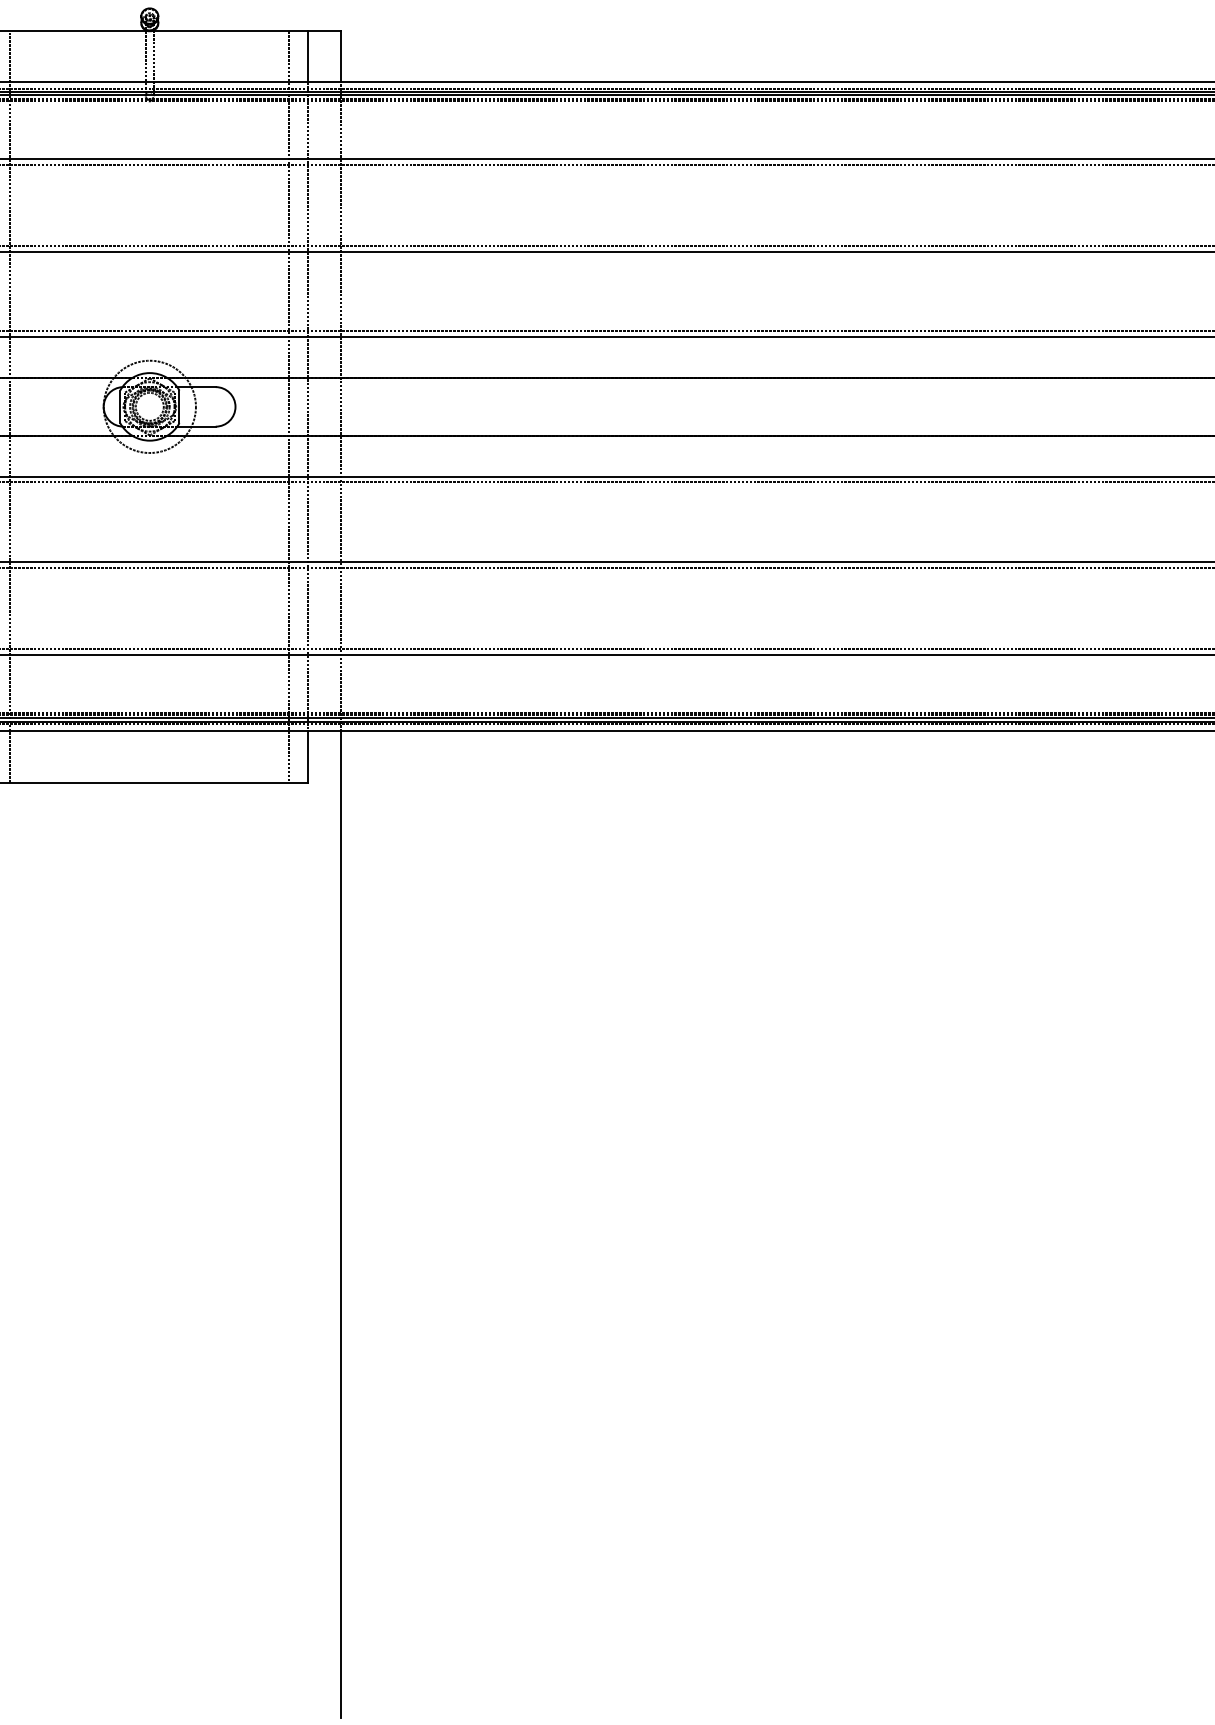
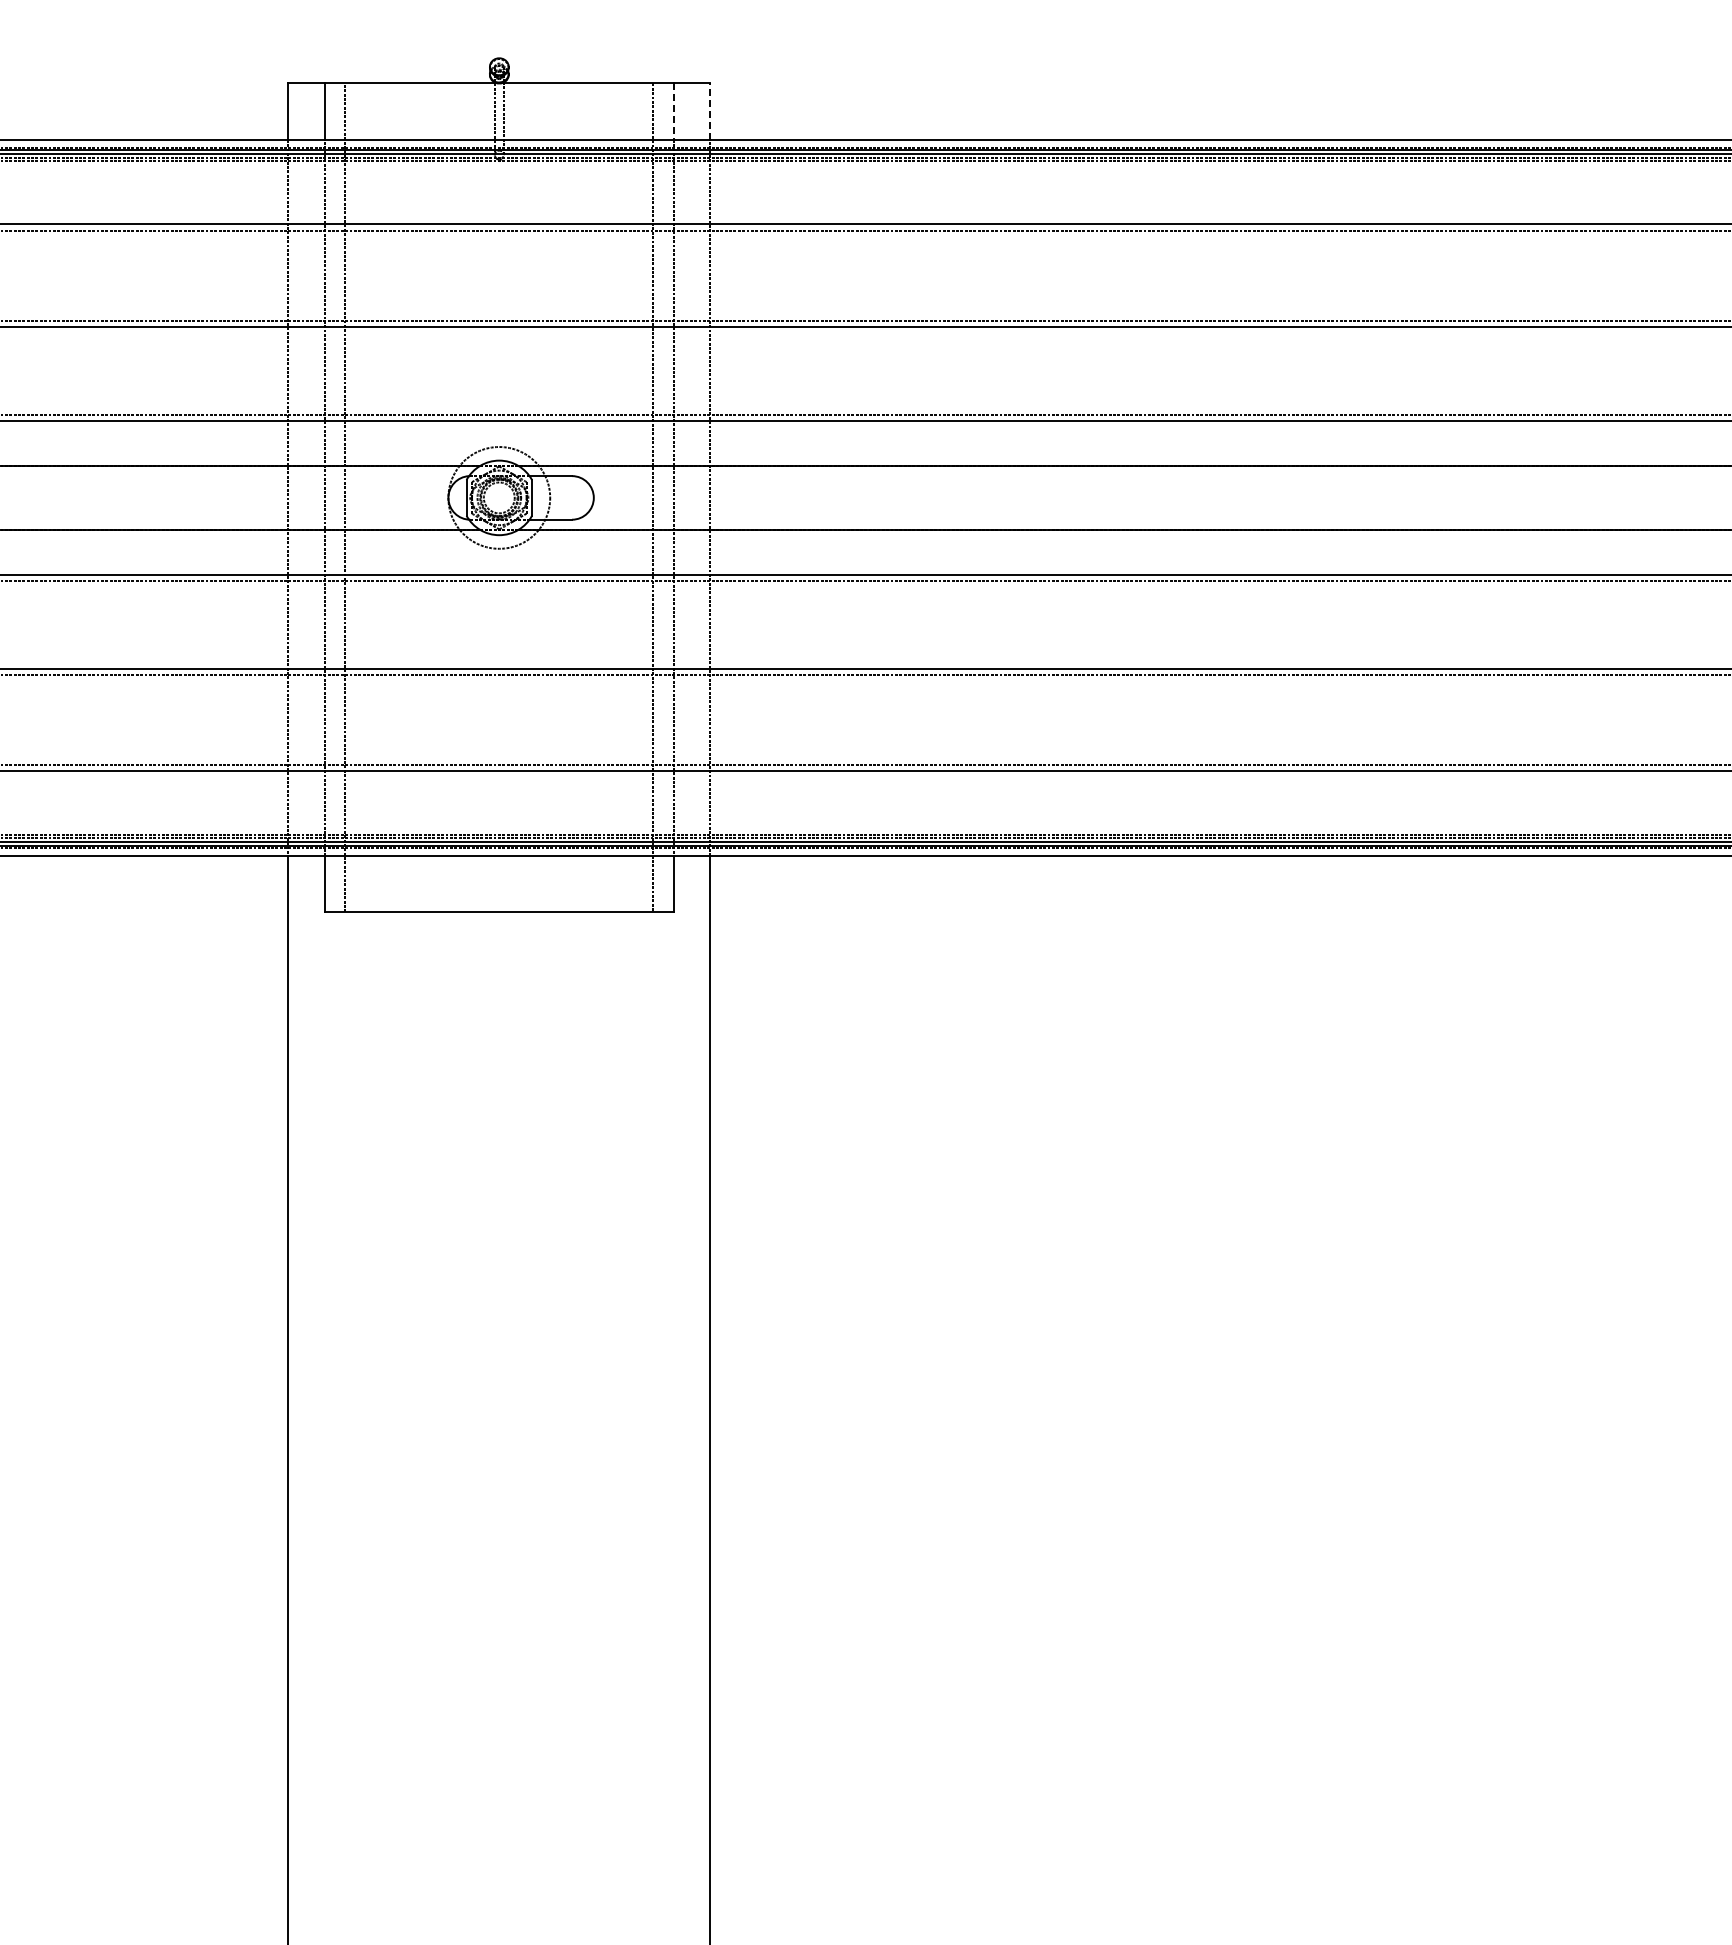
line: (341, 56) -> (710, 111), solid -> dashed
line: (307, 57) -> (673, 112), solid -> dashed

